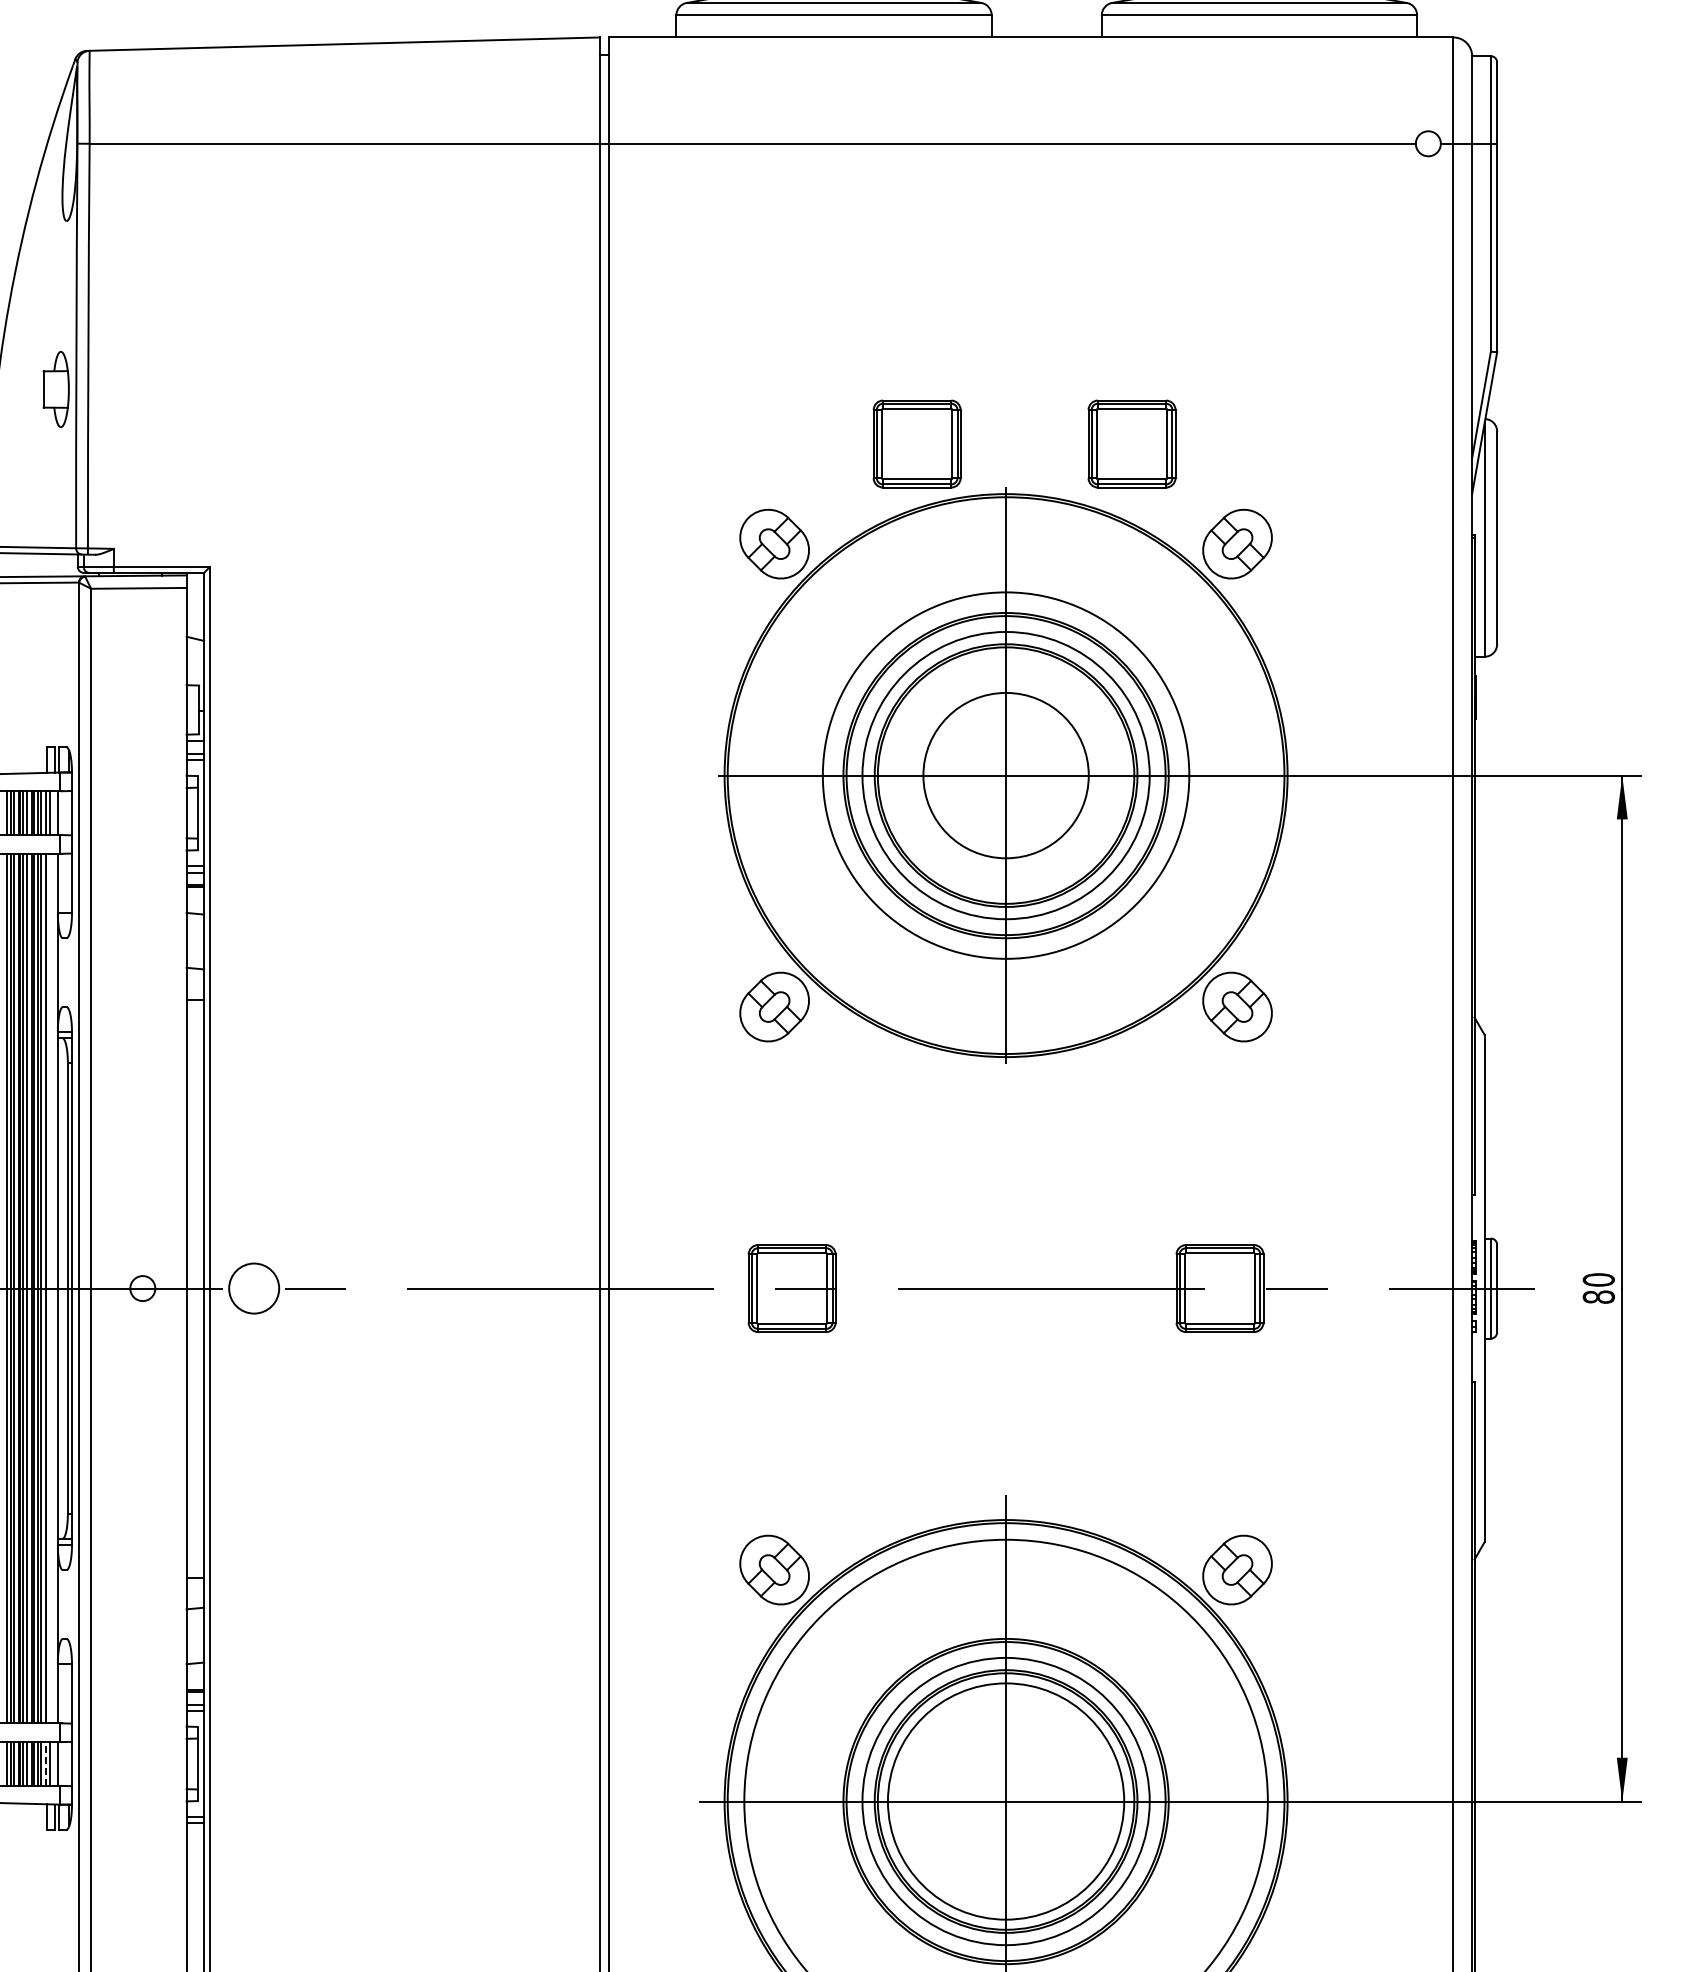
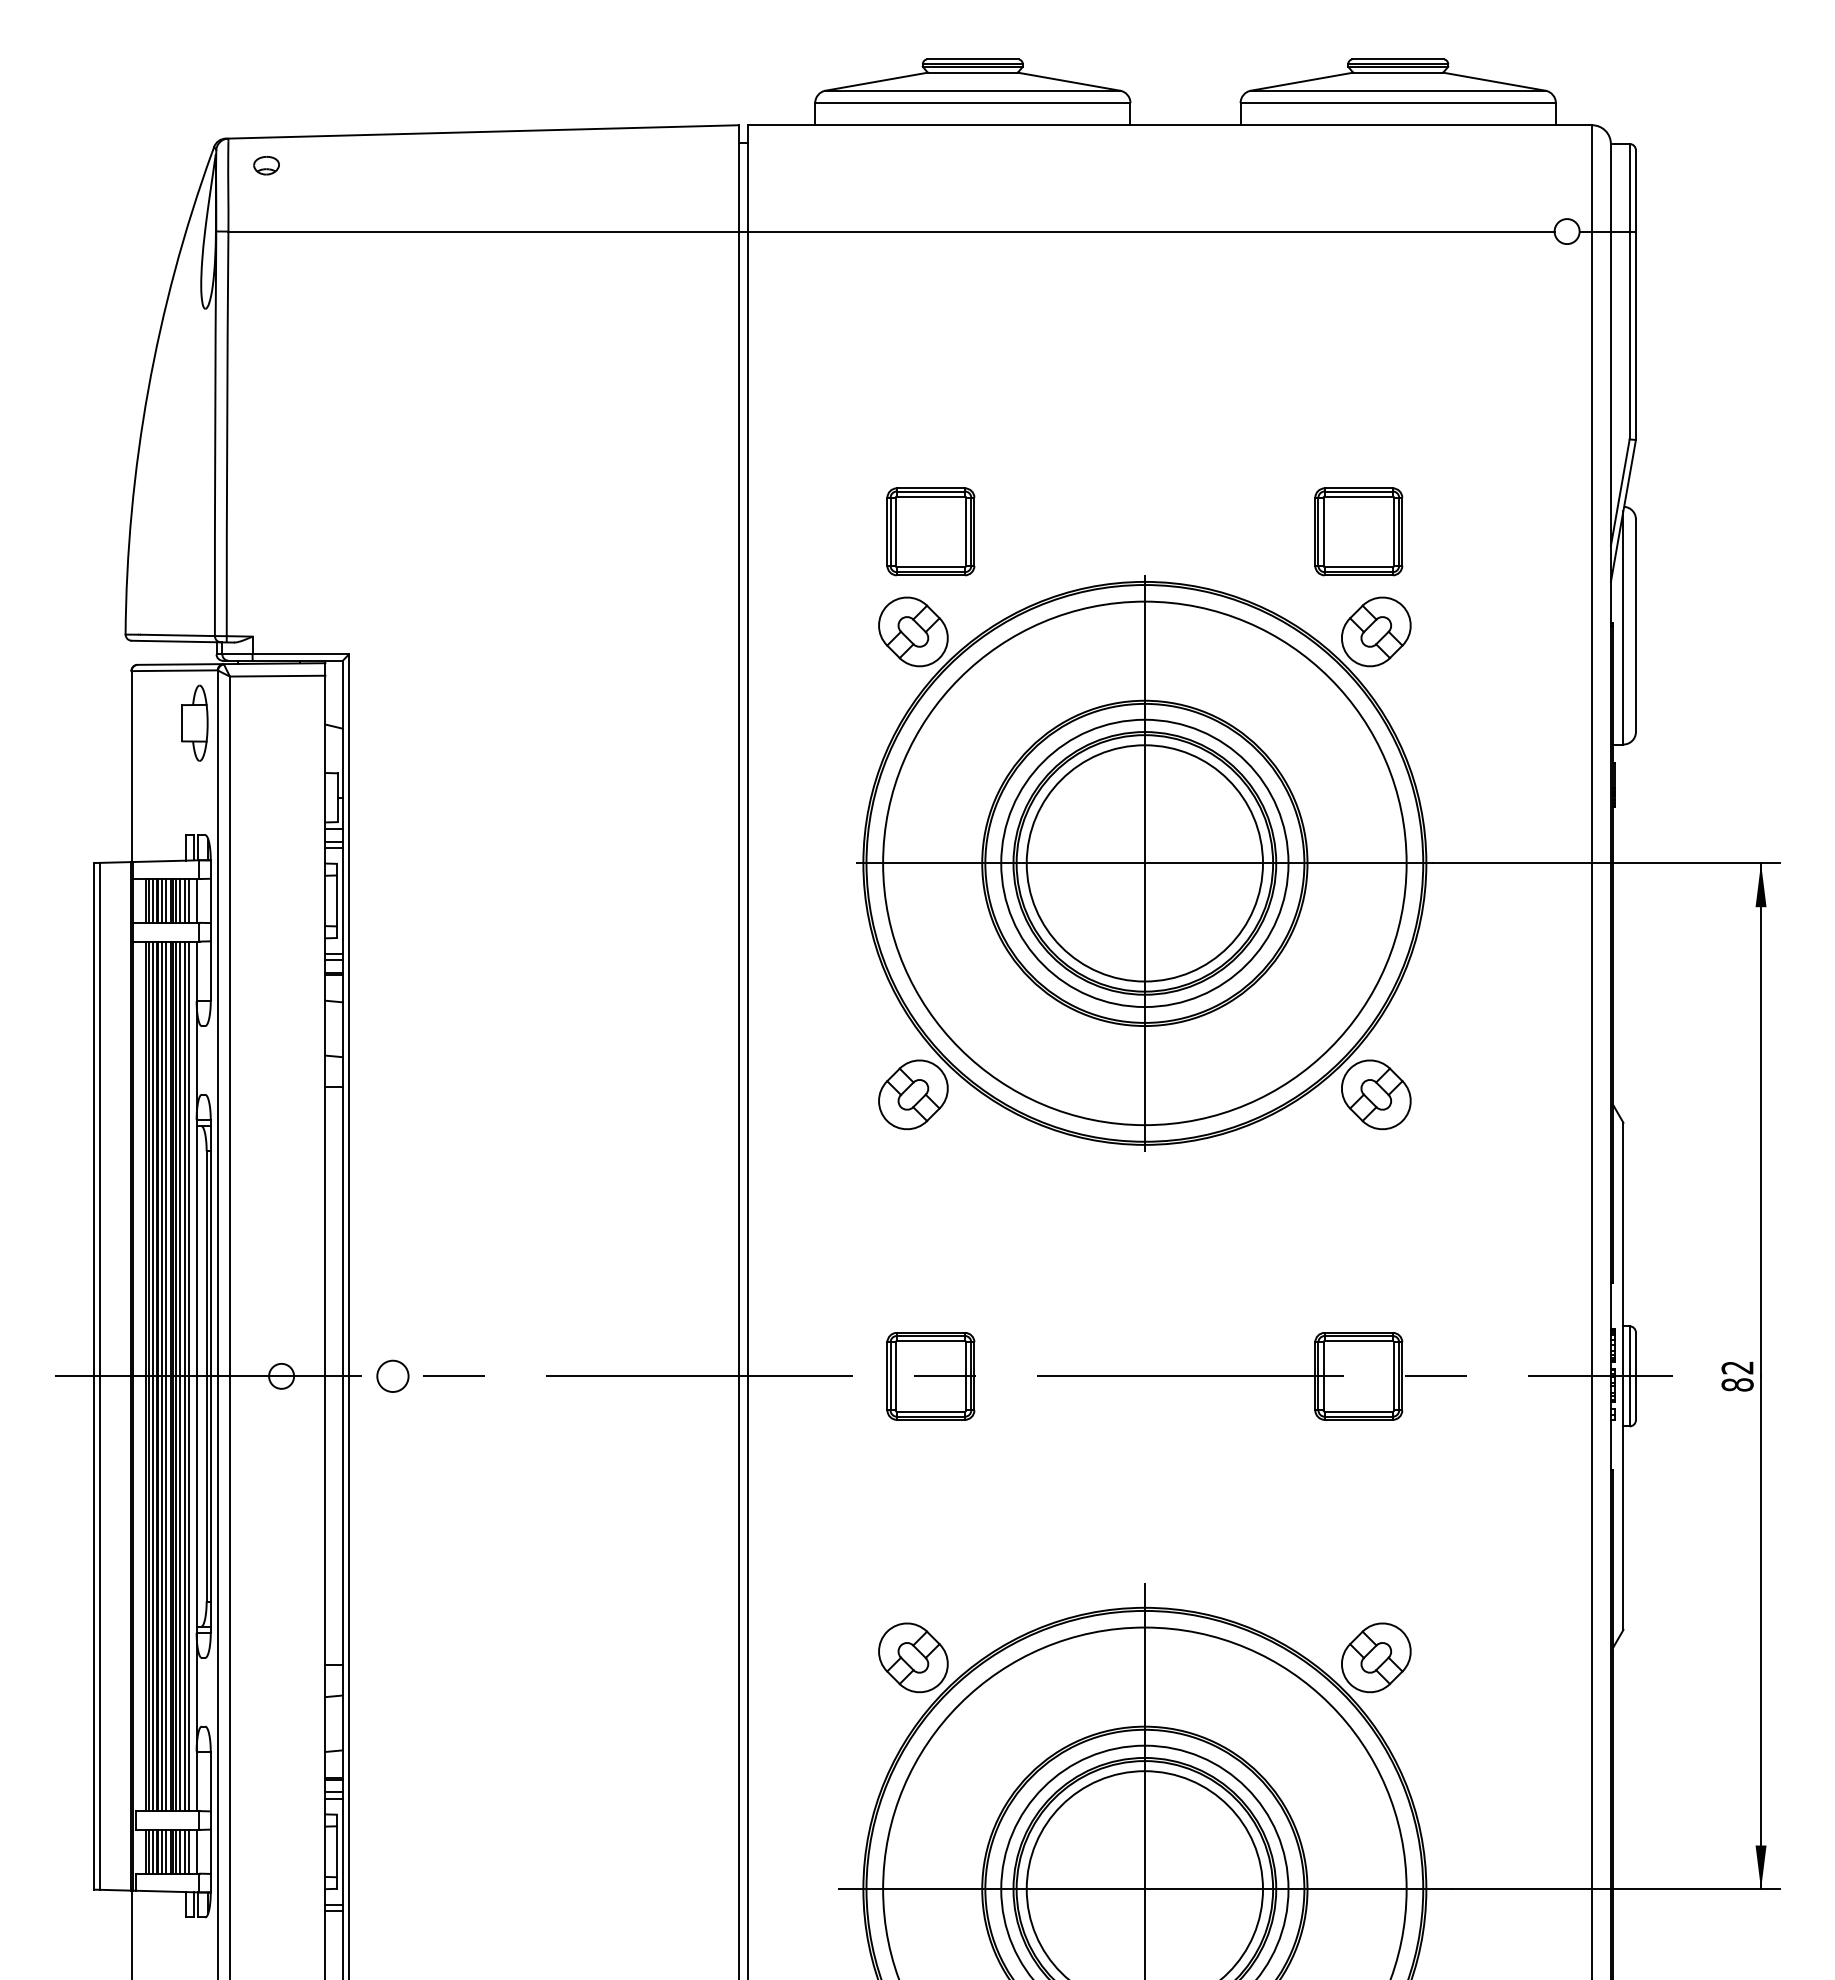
part: (127, 77) -> (266, 165), added
part: (55, 388) -> (194, 722), moved
part: (916, 443) -> (930, 531), moved
part: (1131, 443) -> (1358, 531), moved
circle: (1005, 775) -> (1144, 863), size x1.43
circle: (1005, 775) -> (1144, 863), size x1.43
text: (1598, 1279) -> (1737, 1367), 80 -> 82
circle: (253, 1287) -> (392, 1375), size x0.62
line: (49, 1288) -> (188, 1376), added
line: (45, 1763) -> (184, 1851), dashed -> solid

